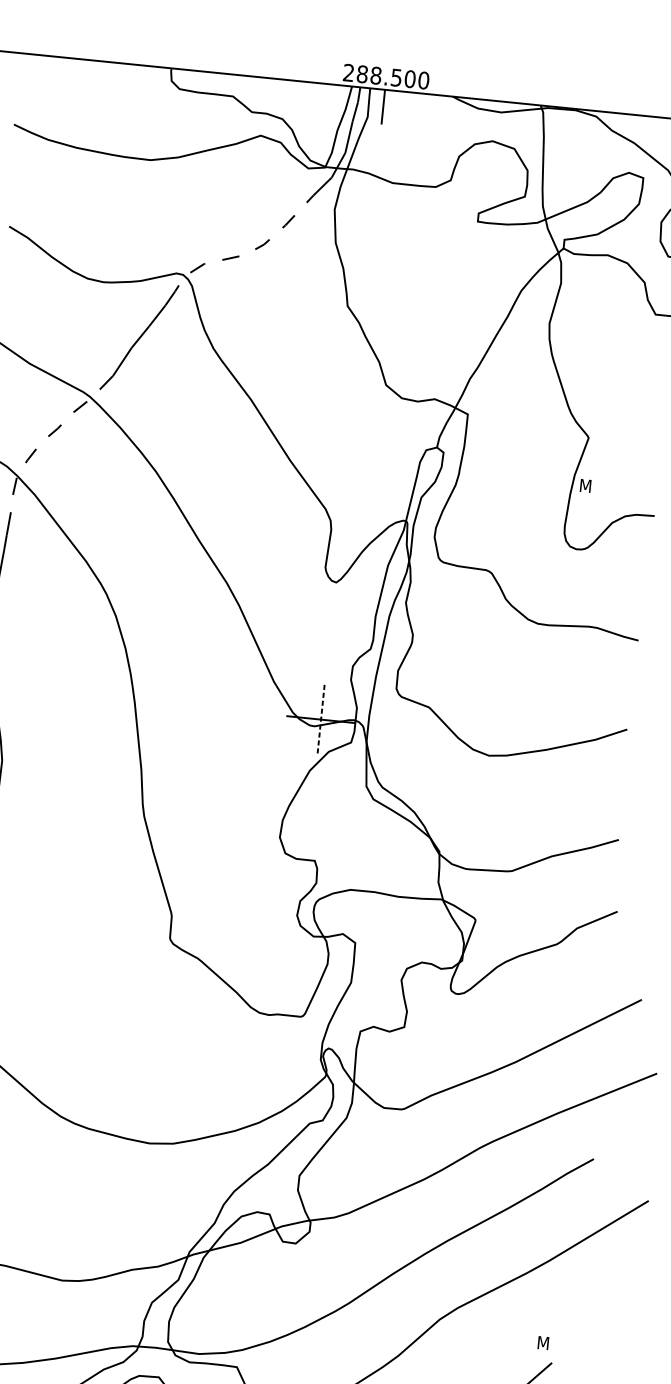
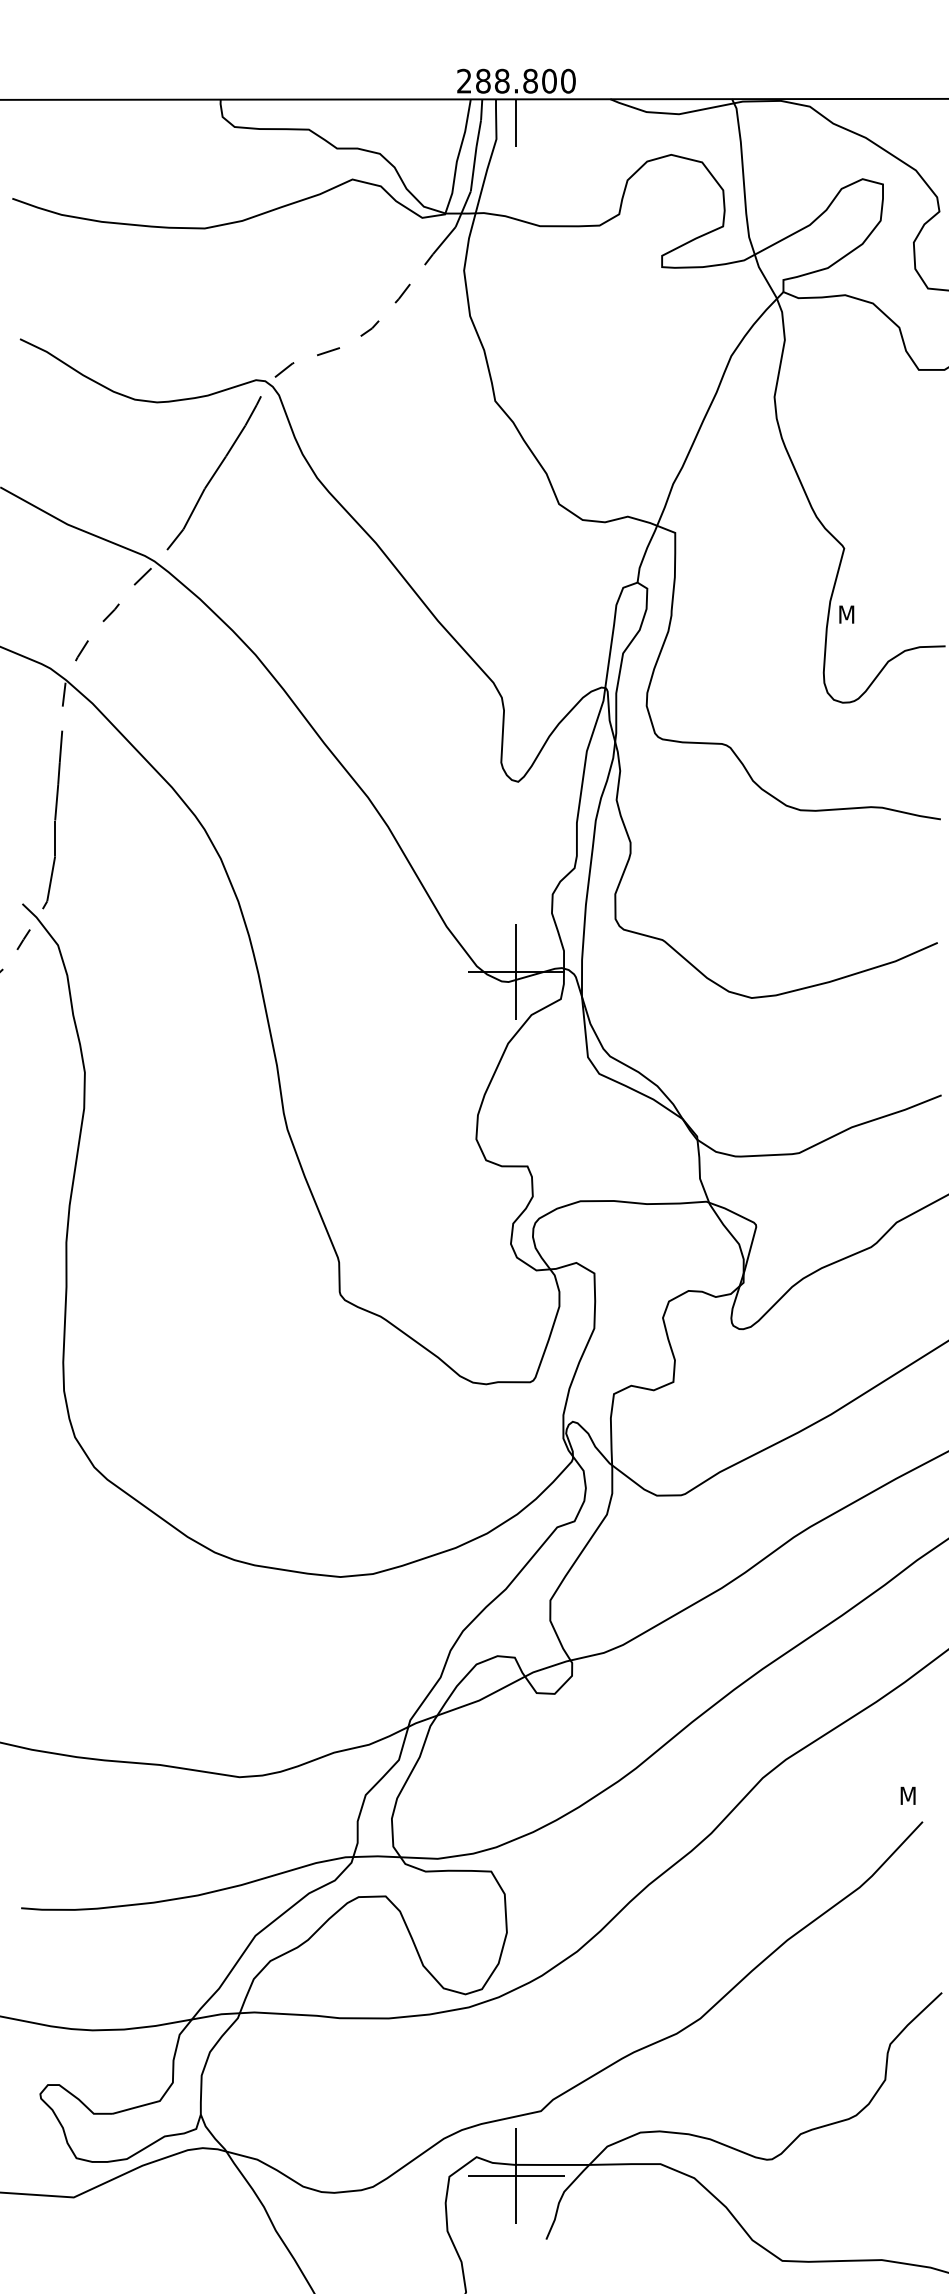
text: (396, 77) -> (530, 80), 288.500 -> 288.800
line: (321, 720) -> (516, 972), dashed -> solid

